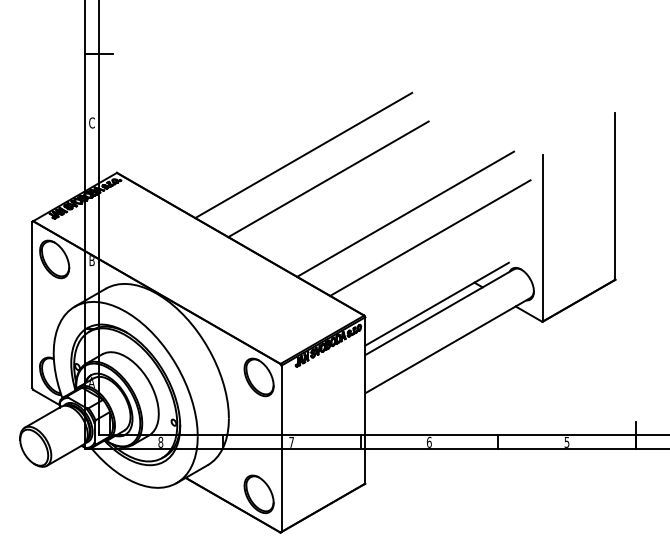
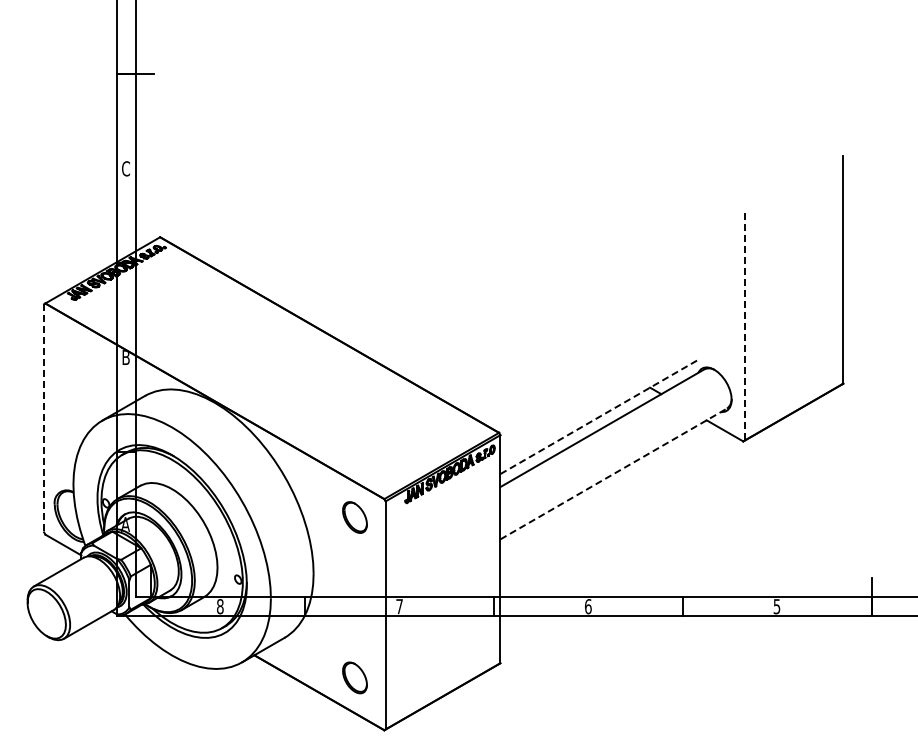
line: (303, 155) -> (415, 213), removed
line: (328, 178) -> (449, 245), removed
line: (405, 213) -> (555, 293), removed
line: (430, 238) -> (589, 326), removed
line: (543, 238) -> (744, 327), solid -> dashed
part: (54, 259) -> (74, 355), removed
line: (436, 304) -> (598, 417), solid -> dashed
line: (32, 305) -> (44, 418), solid -> dashed
line: (447, 345) -> (613, 473), solid -> dashed
part: (258, 377) -> (354, 517), size x0.6
part: (258, 494) -> (354, 677), size x0.6

